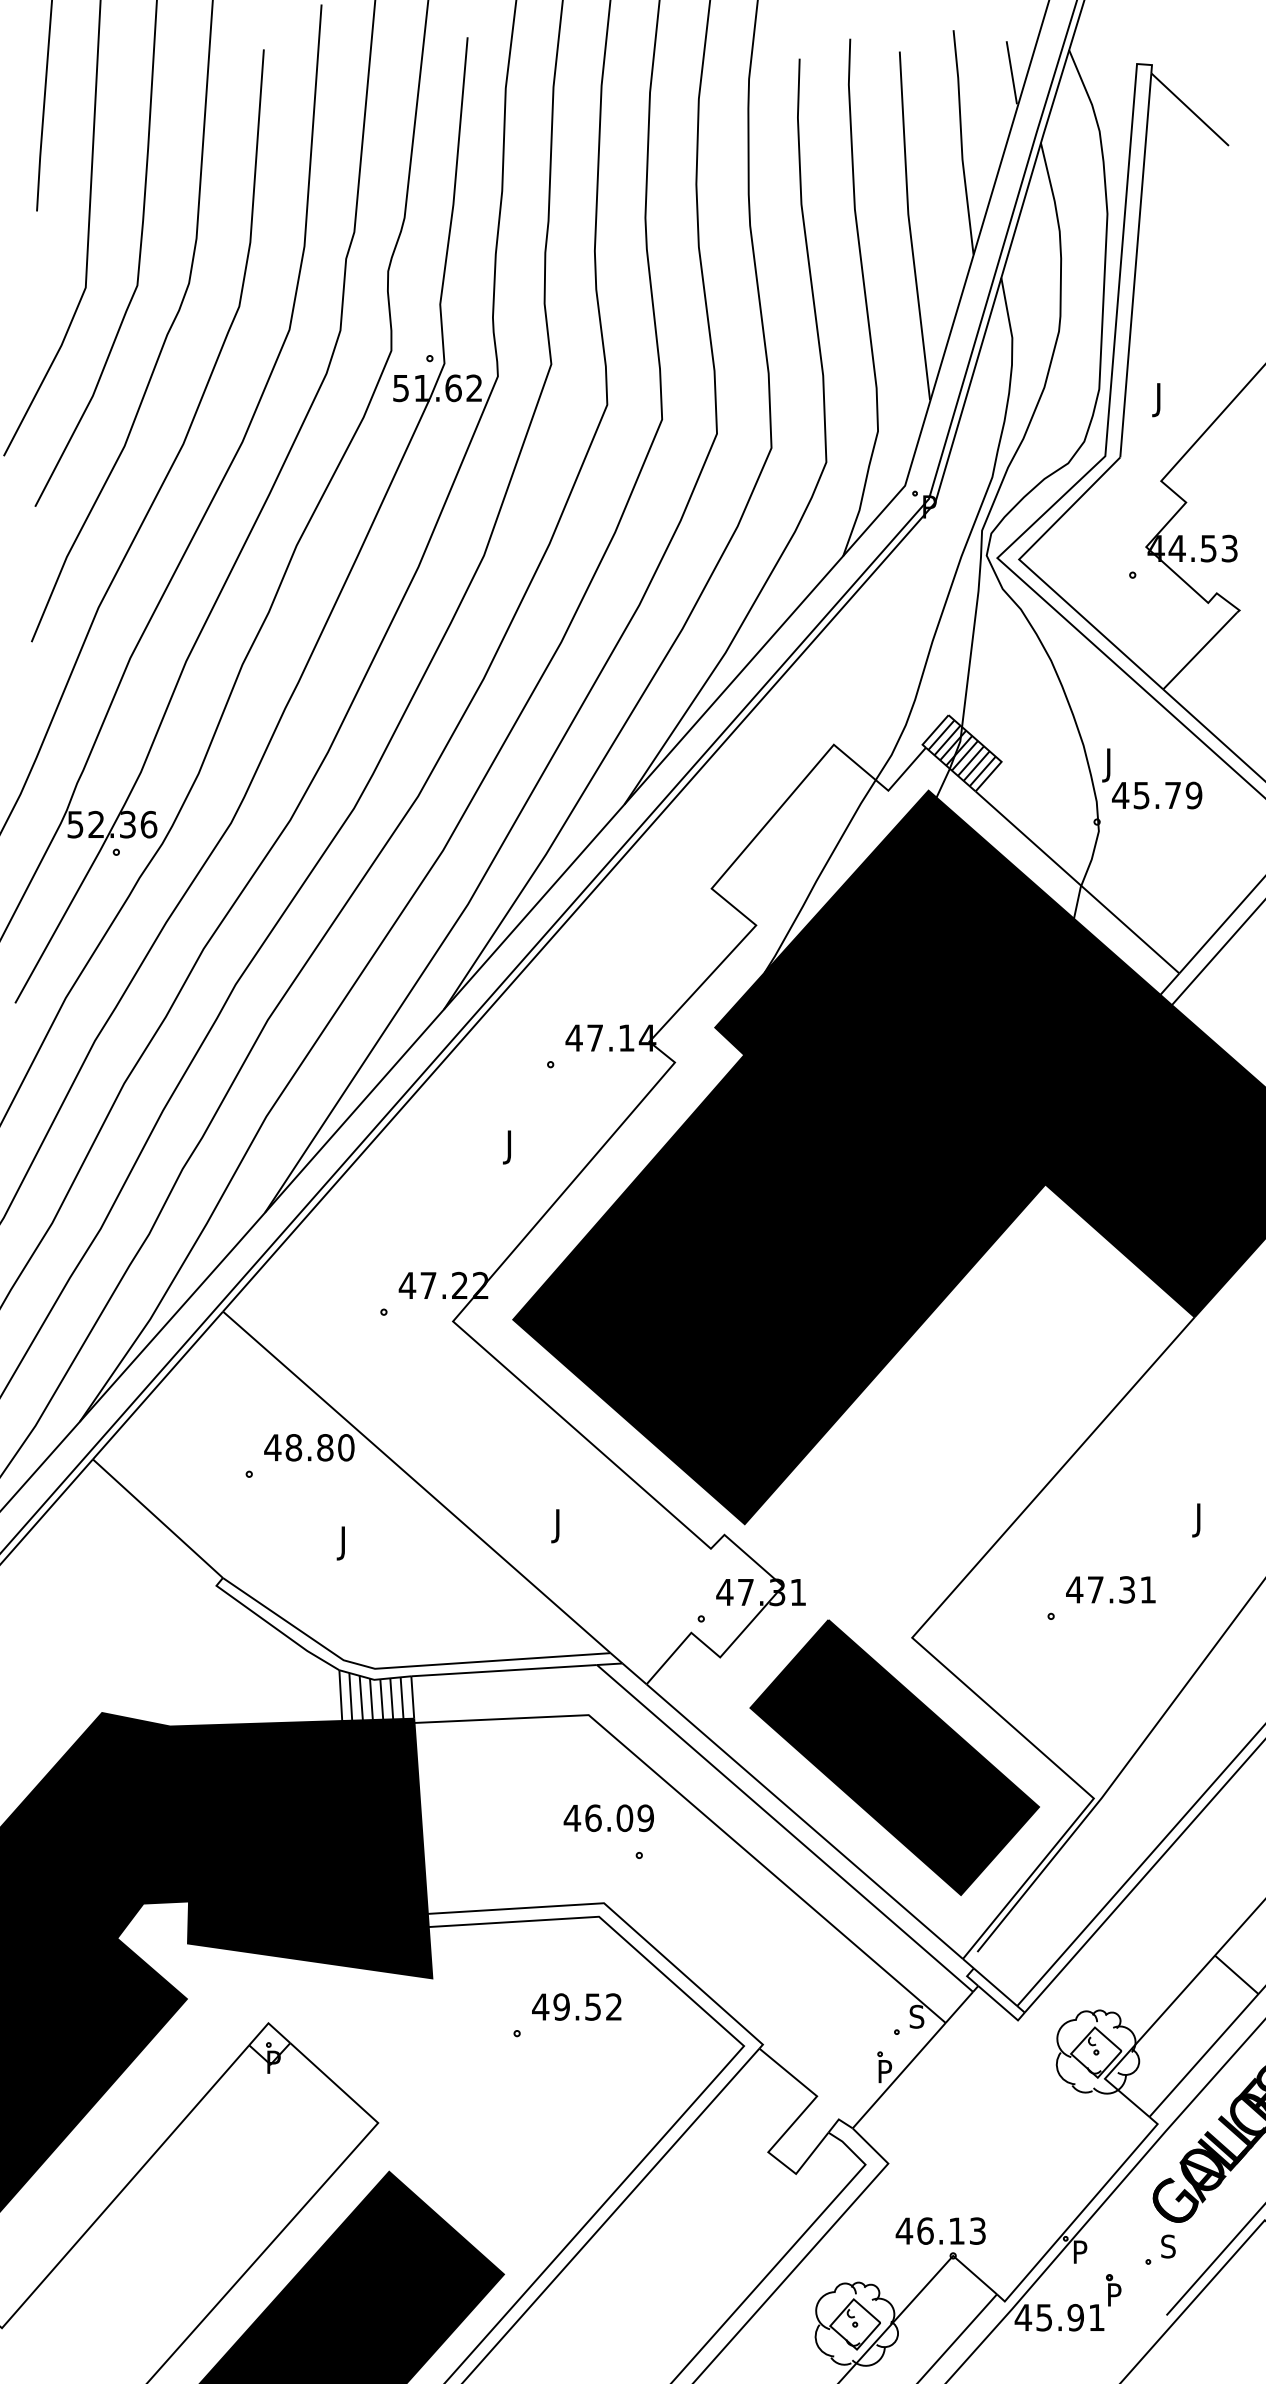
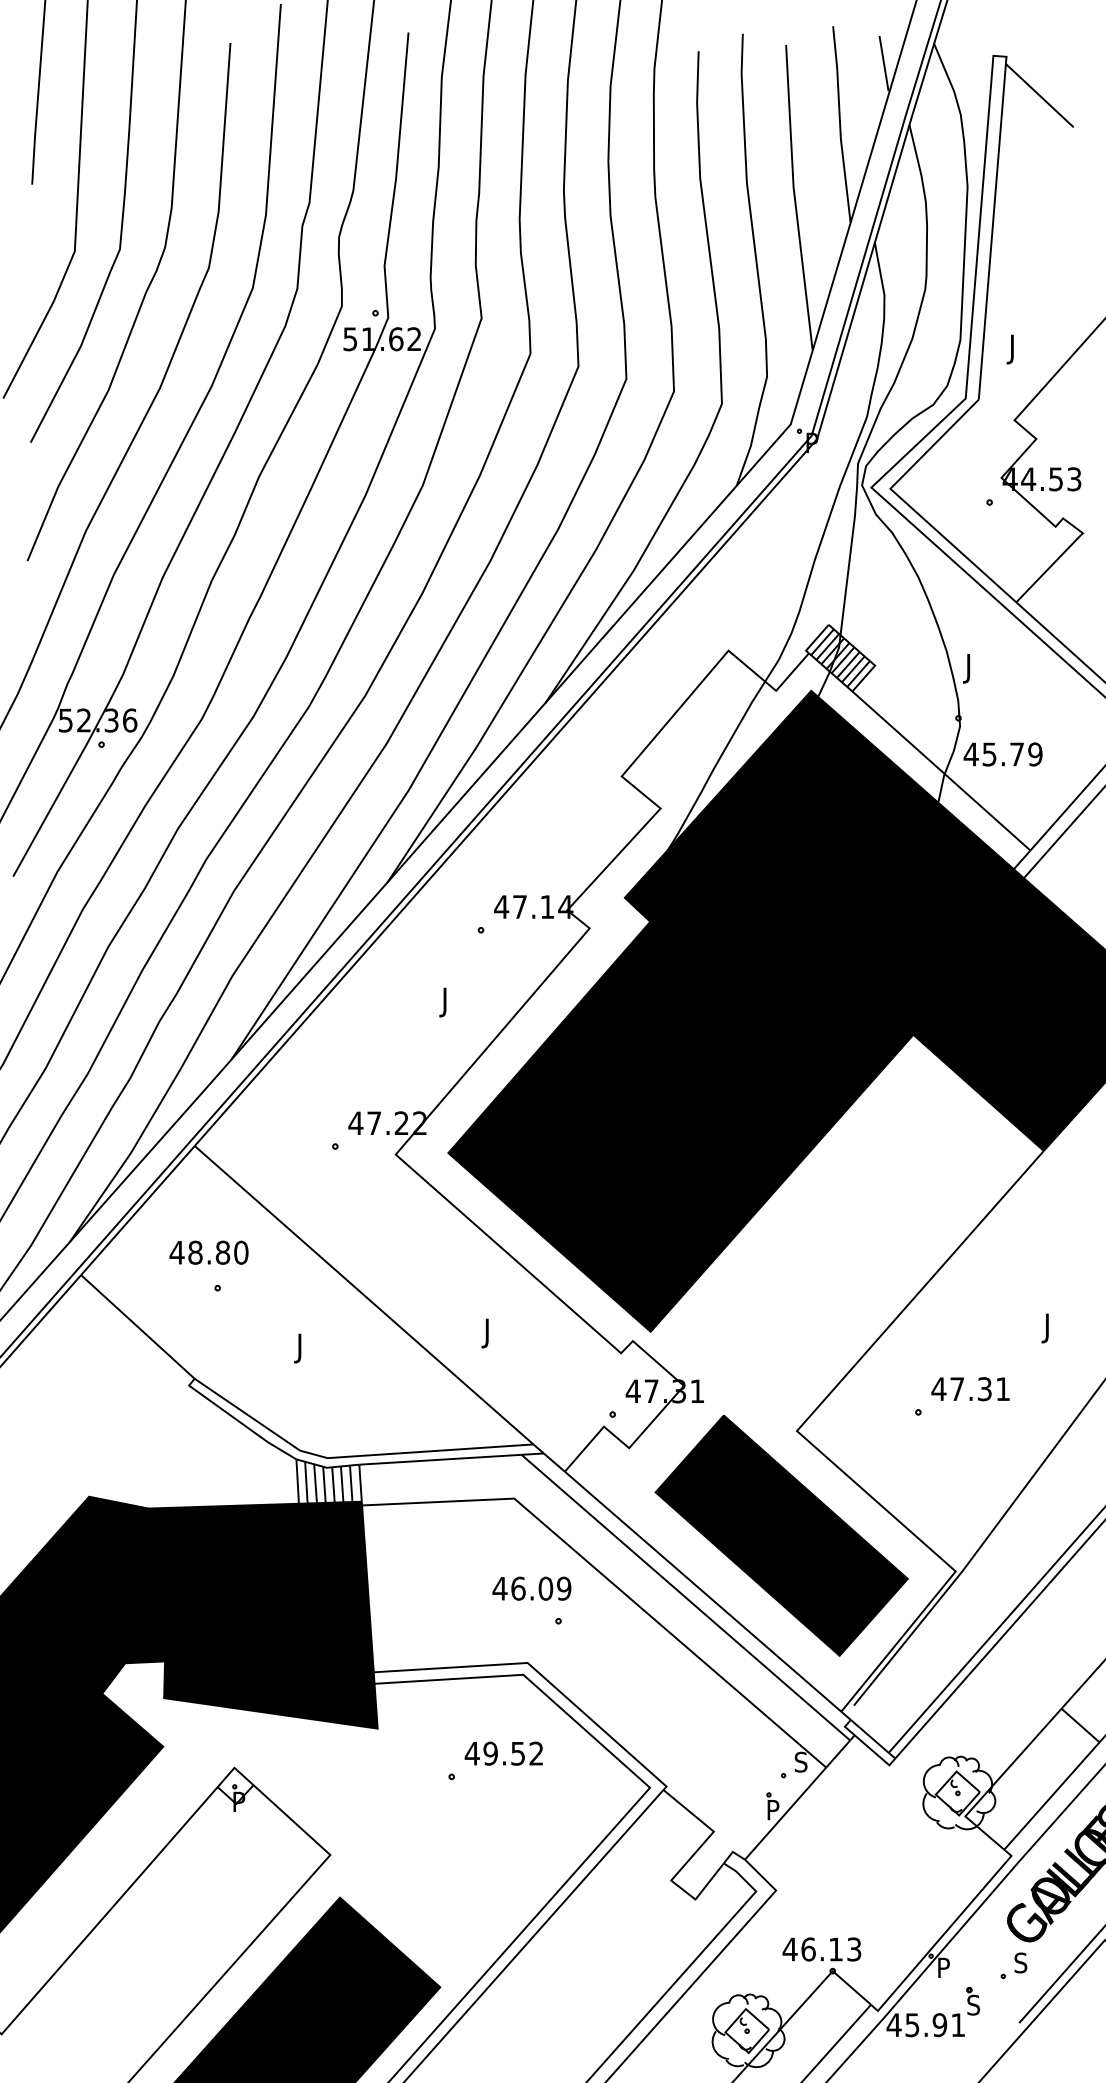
text: (1157, 795) -> (1003, 754), moved
text: (309, 1447) -> (209, 1252), moved
text: (1114, 2294) -> (973, 2004), P -> S

